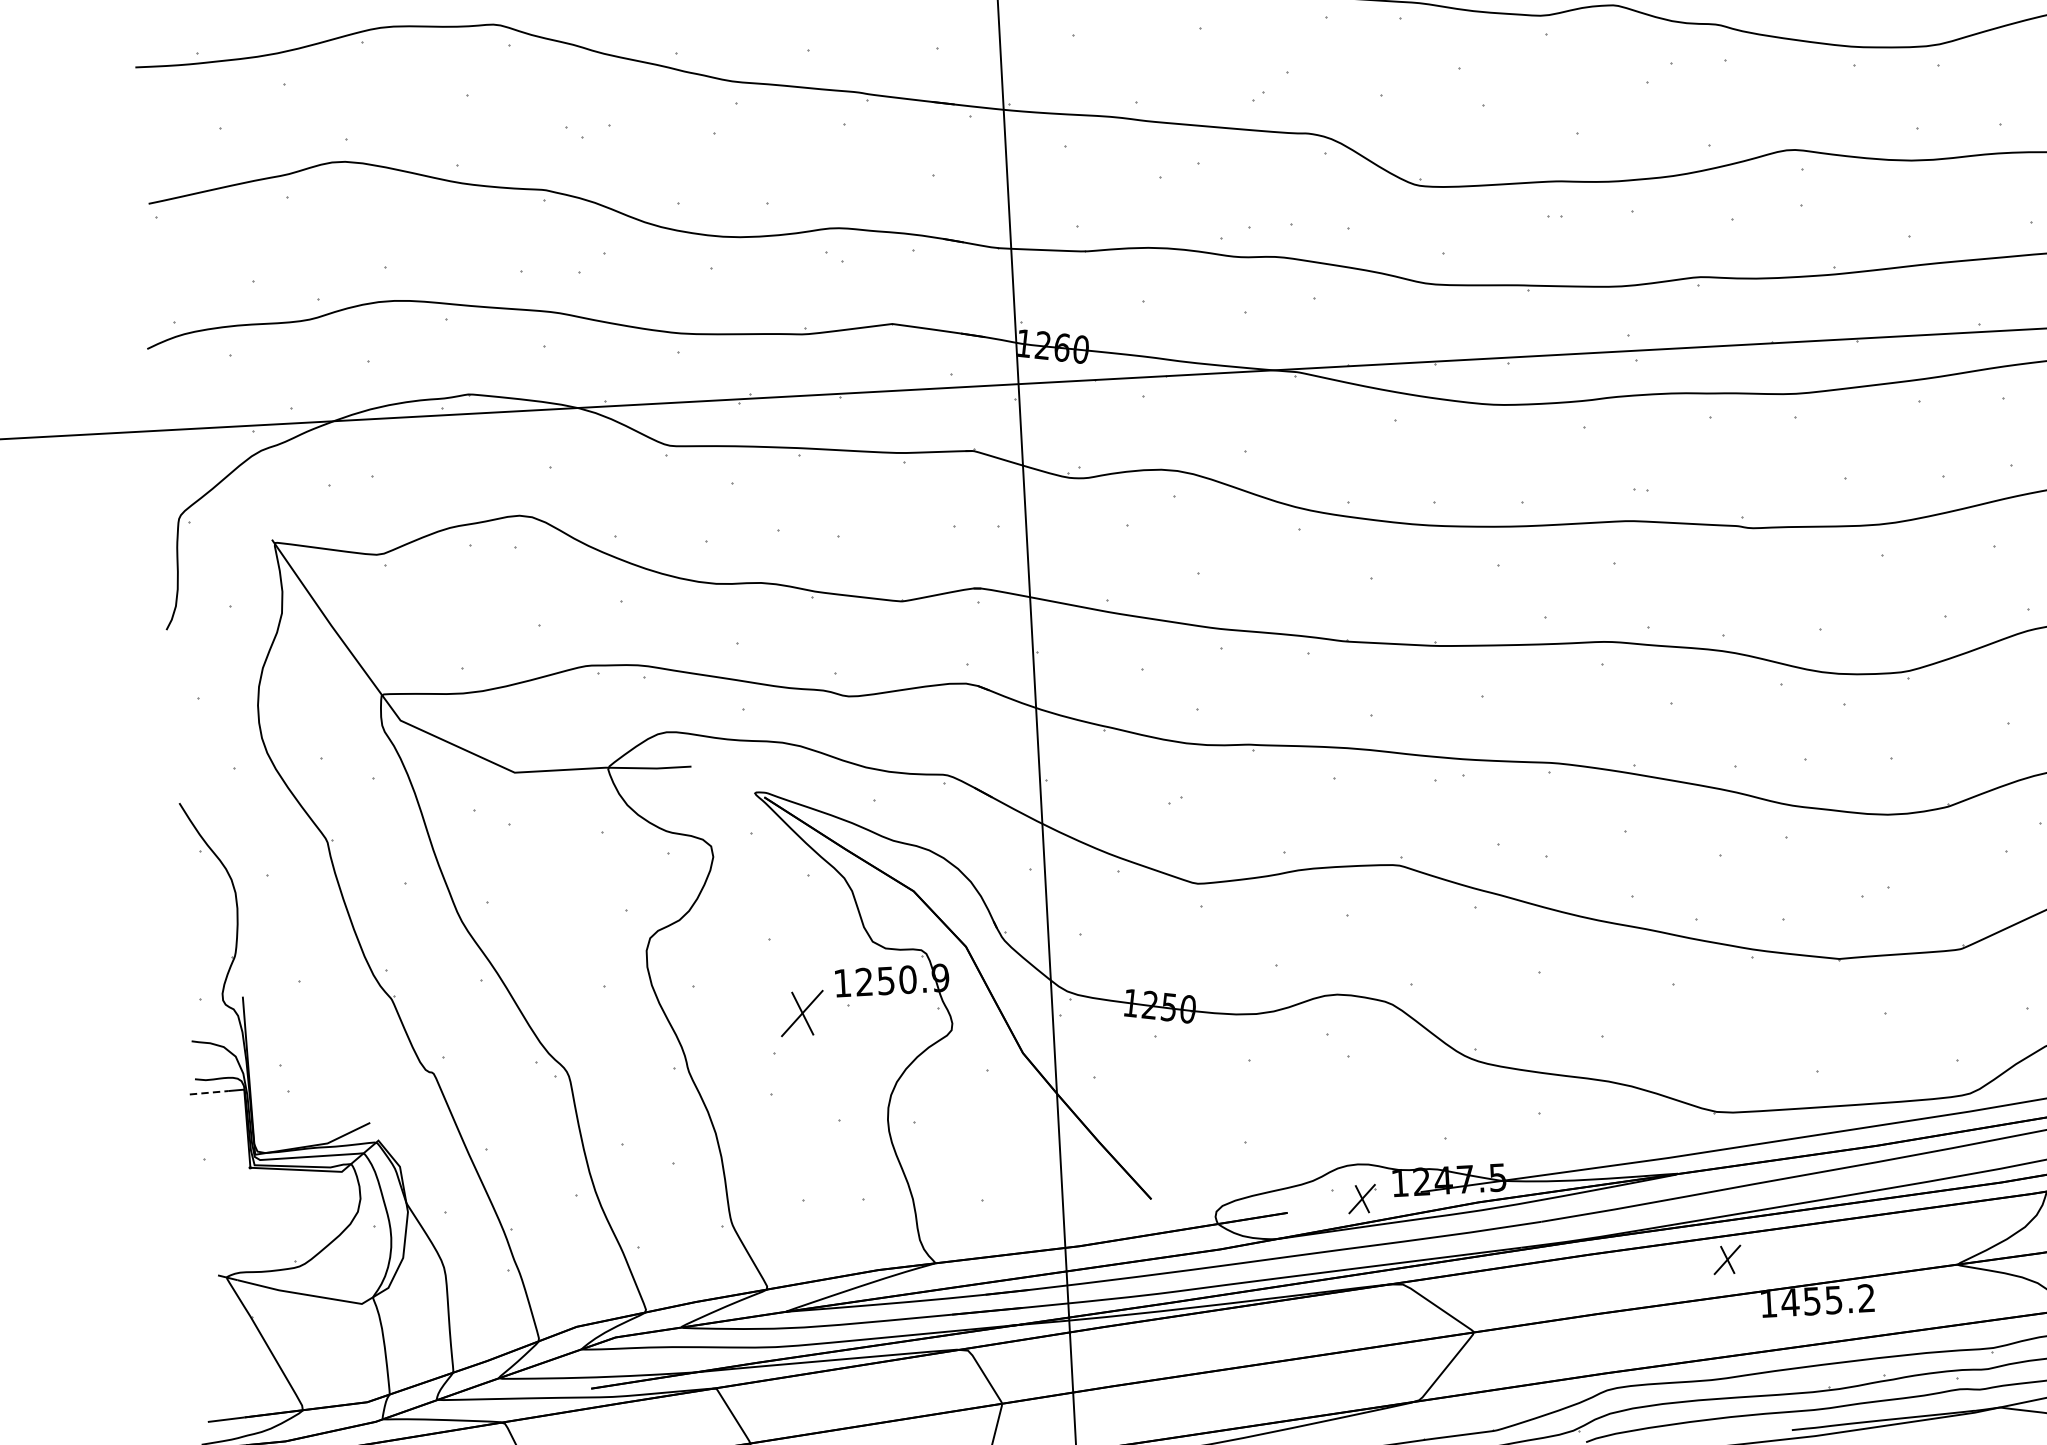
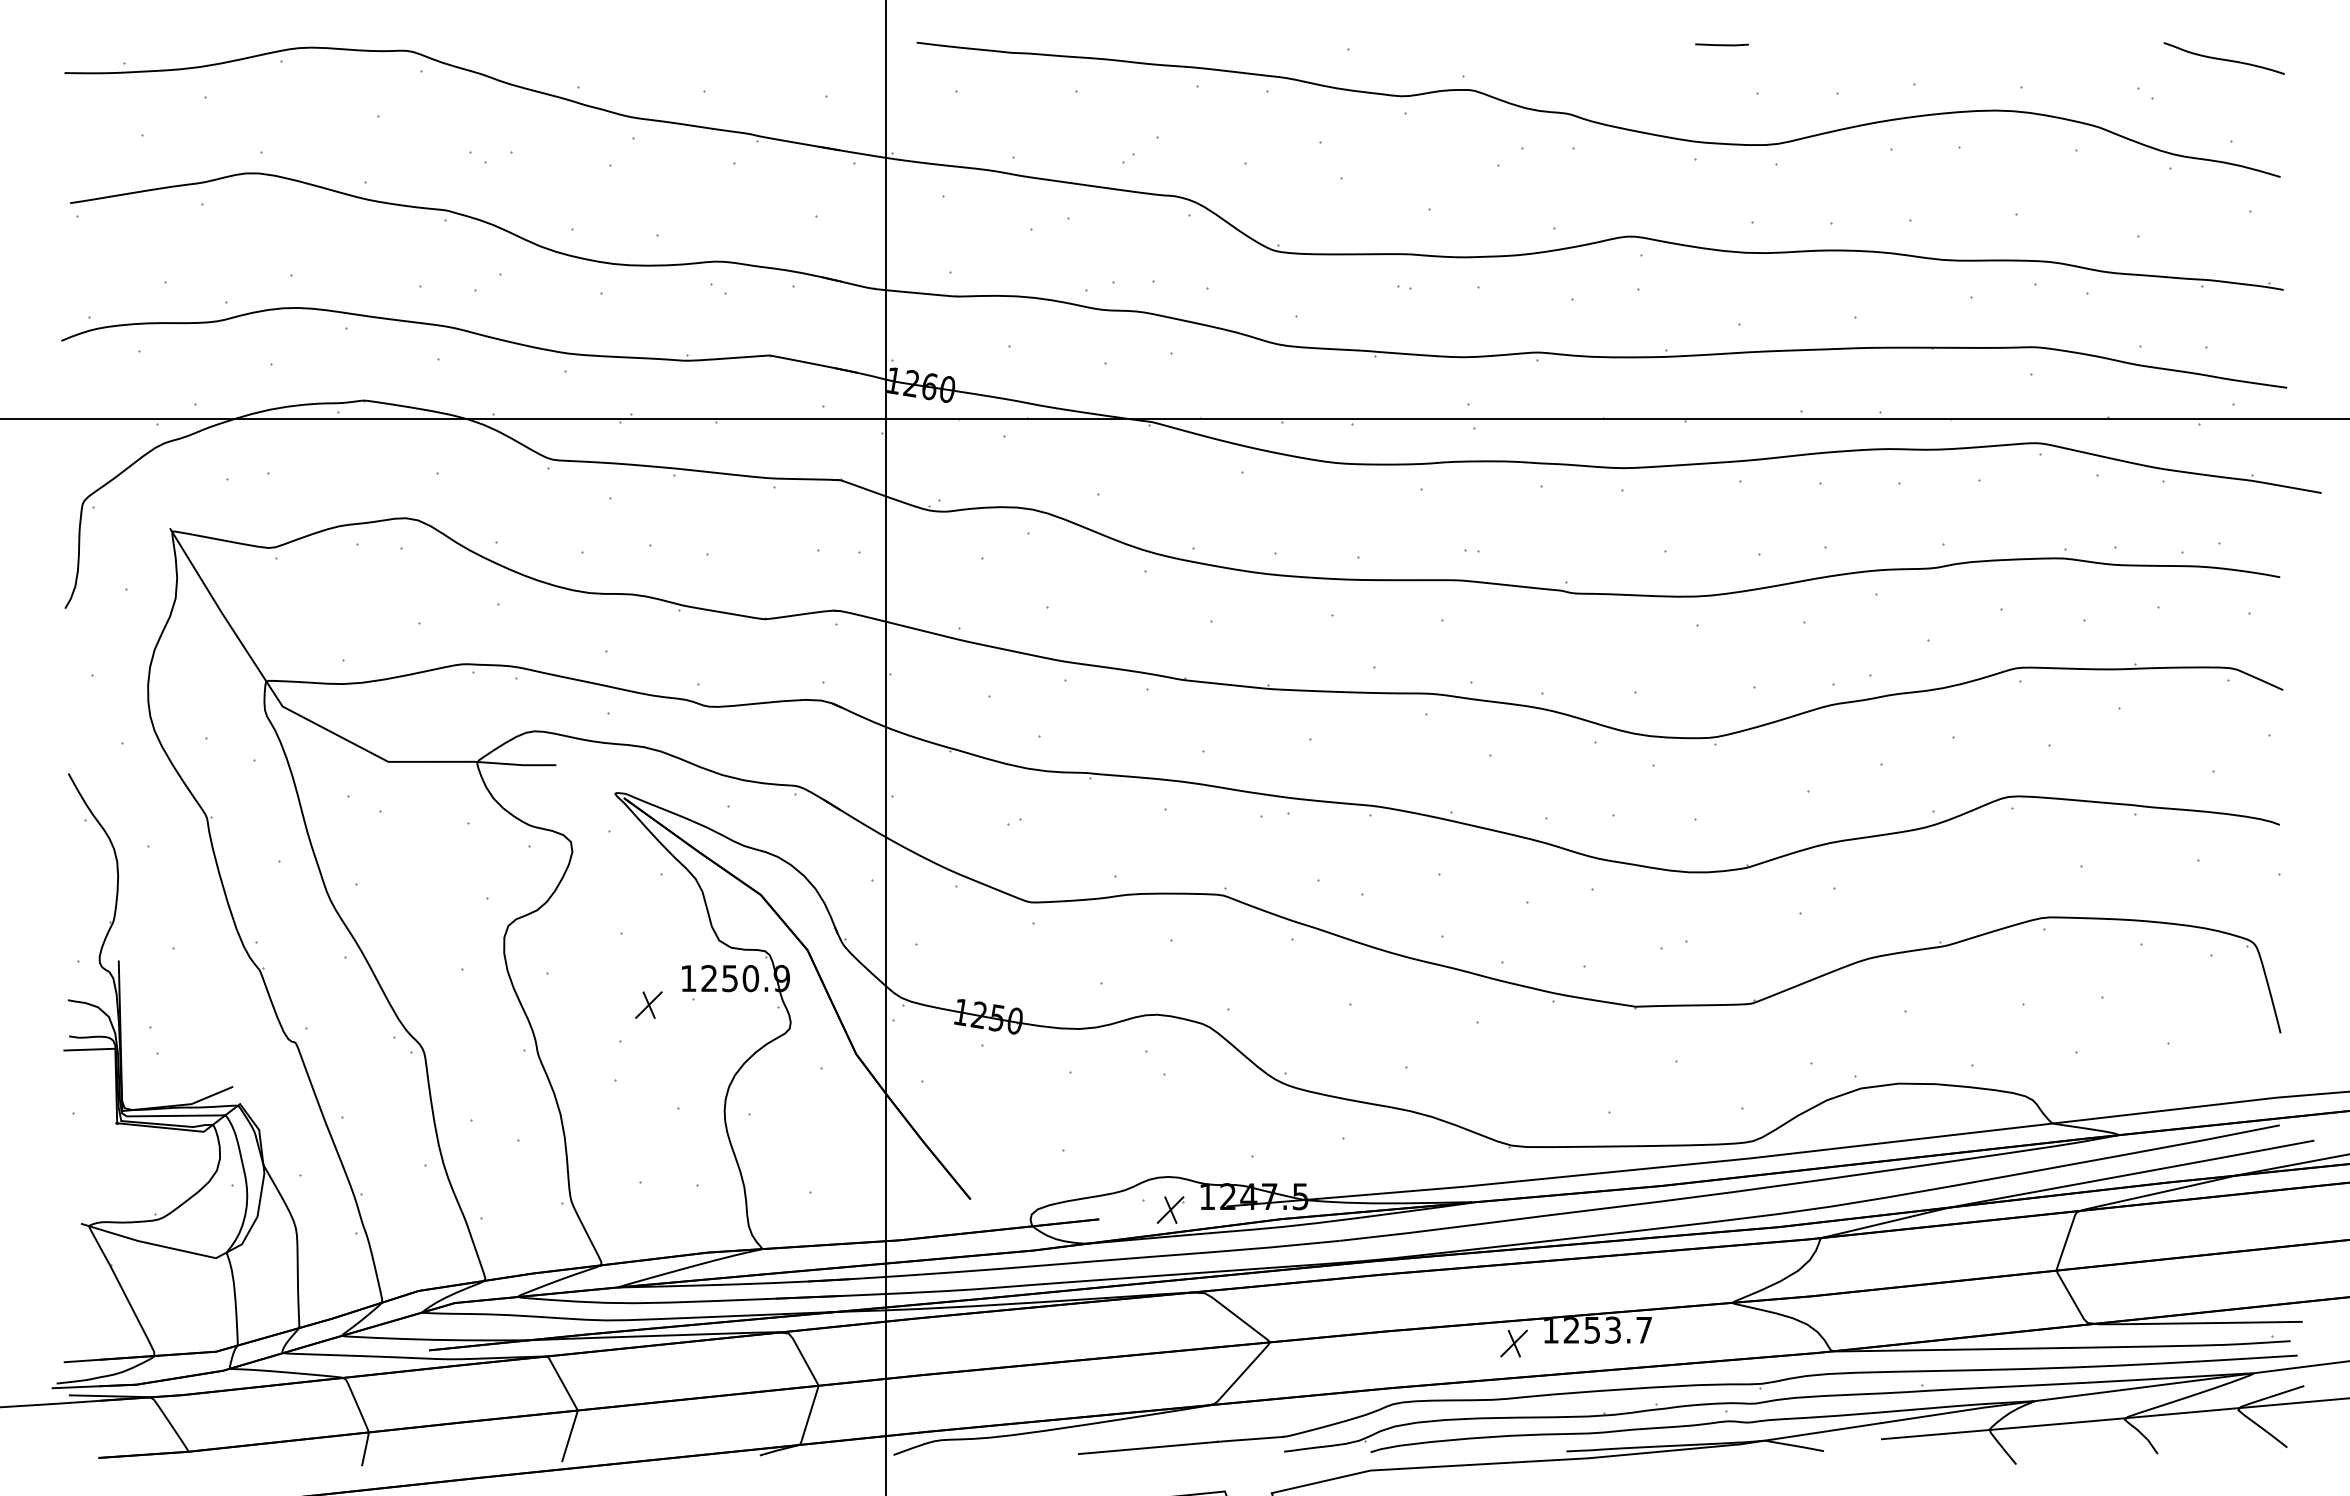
part: (801, 1012) -> (648, 1004), size x0.62
line: (209, 1092) -> (82, 1049), dashed -> solid
part: (1726, 1259) -> (1513, 1343), moved
text: (1827, 1299) -> (1607, 1329), 1455.2 -> 1253.7

